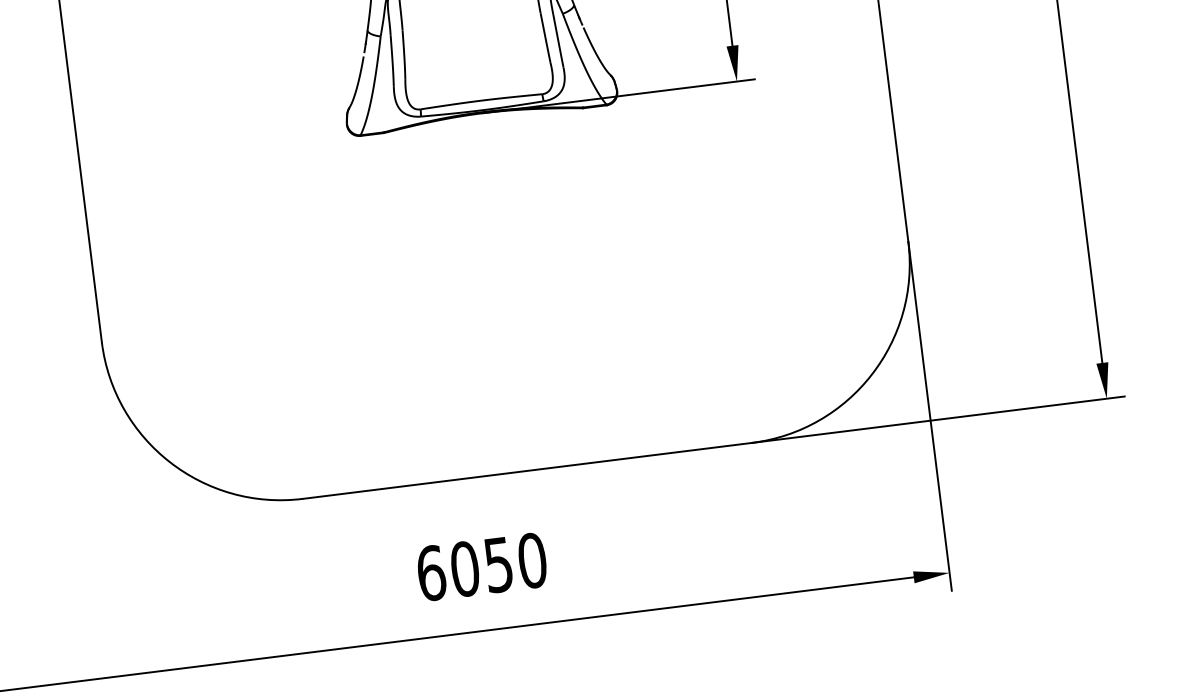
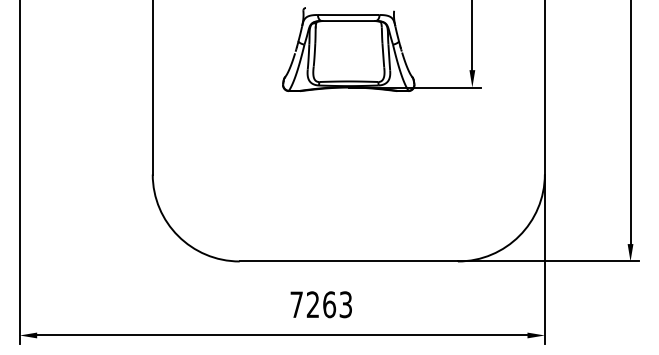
text: (482, 566) -> (321, 304), 6050 -> 7263

